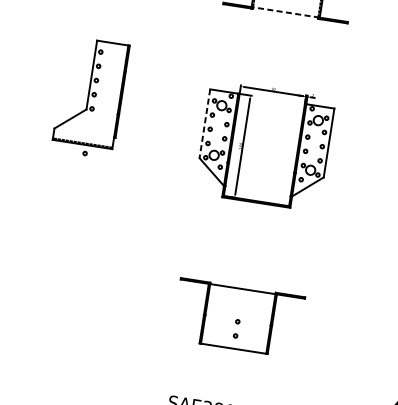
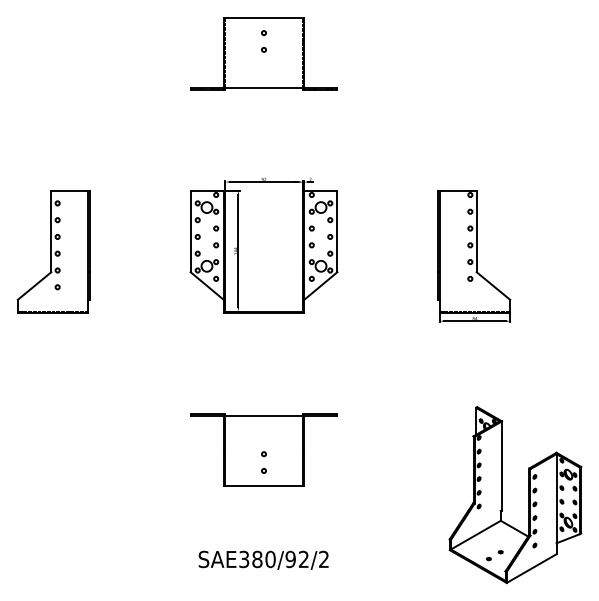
line: (285, 12) -> (263, 88), dashed -> solid
part: (90, 92) -> (53, 251), moved
line: (204, 123) -> (190, 231), dashed -> solid

